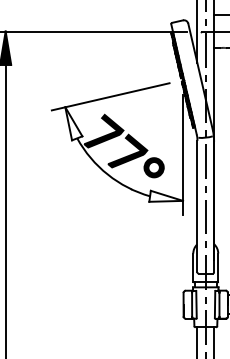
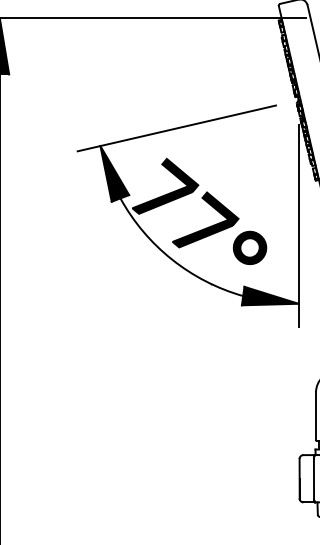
fill: (73, 123) -> (114, 173), added
fill: (166, 195) -> (270, 294), added

